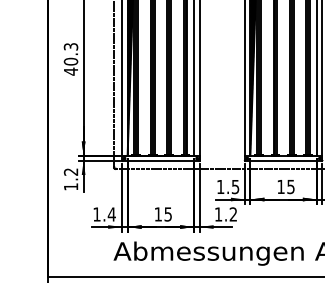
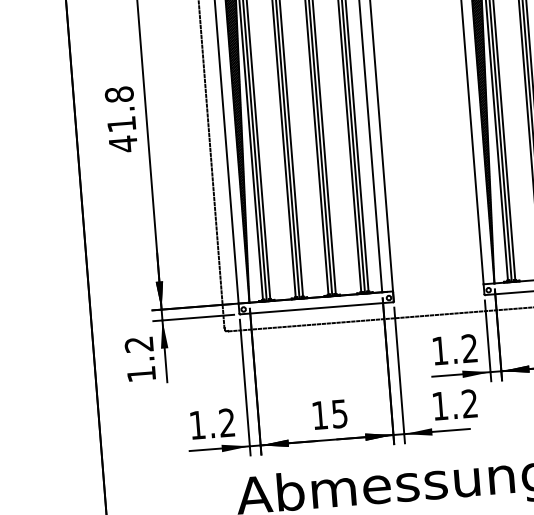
text: (70, 54) -> (119, 110), 40.3 -> 41.8
text: (235, 186) -> (469, 347), 1.5 -> 1.2
text: (111, 214) -> (226, 422), 1.4 -> 1.2

